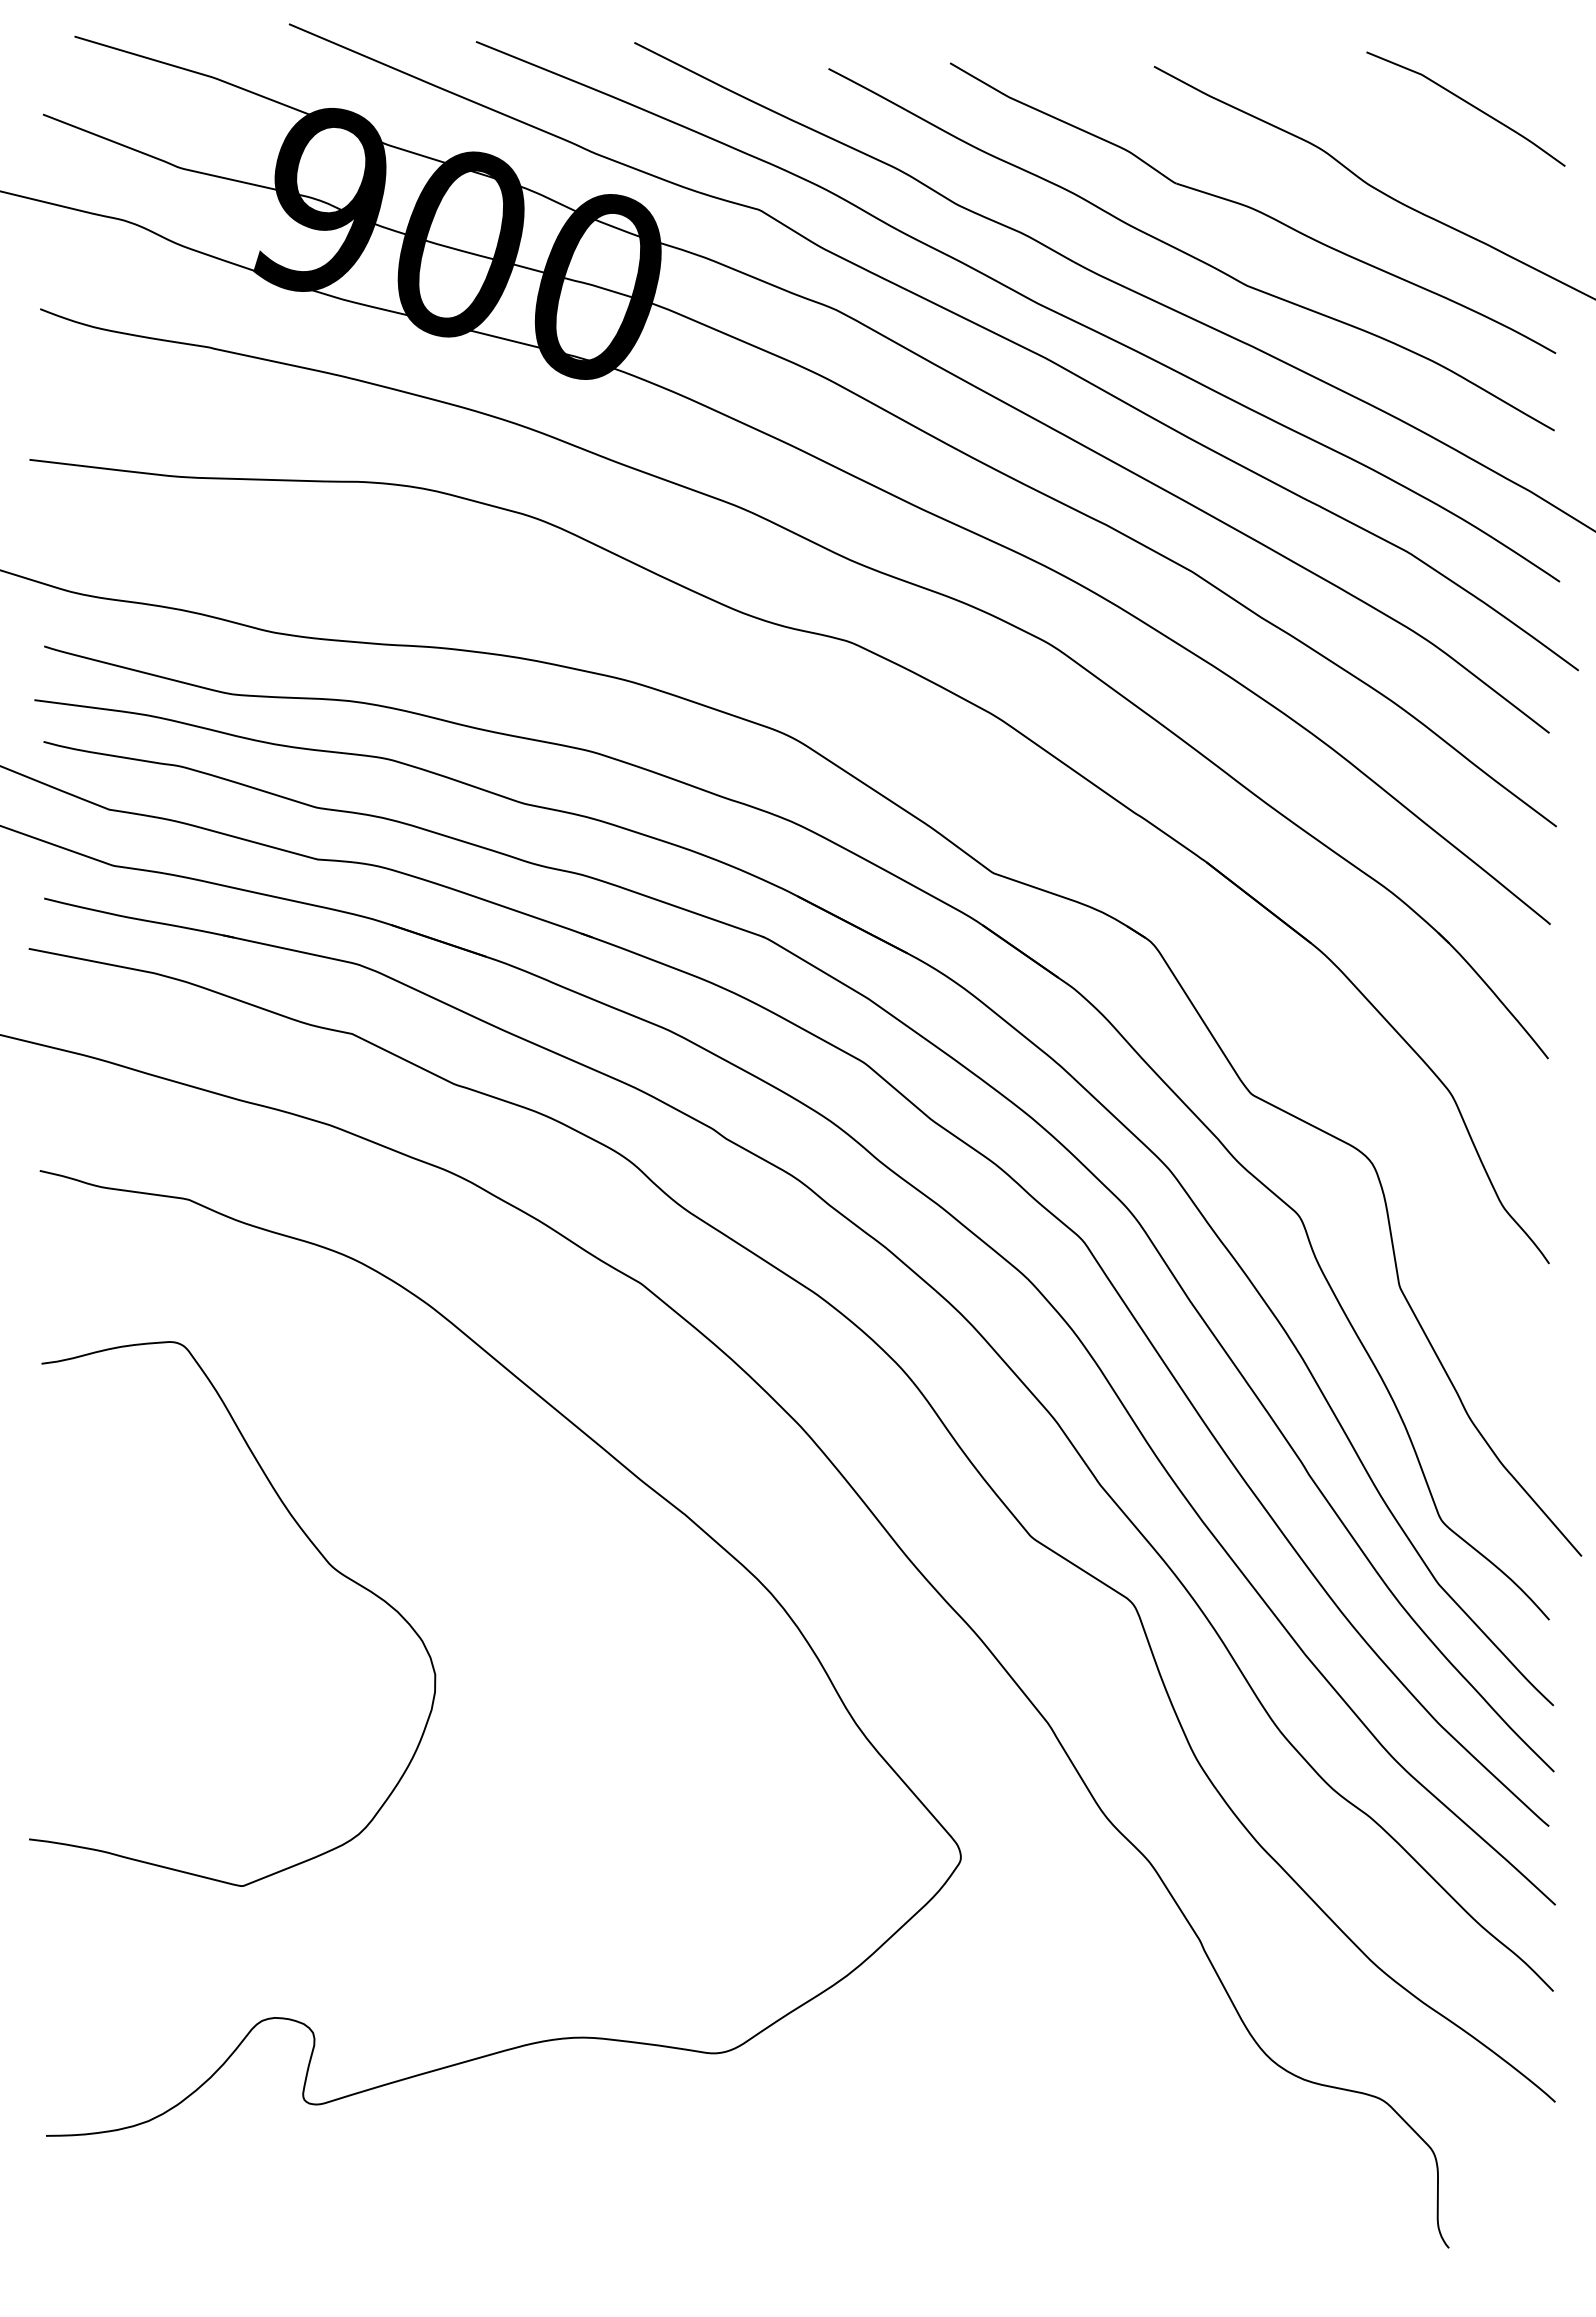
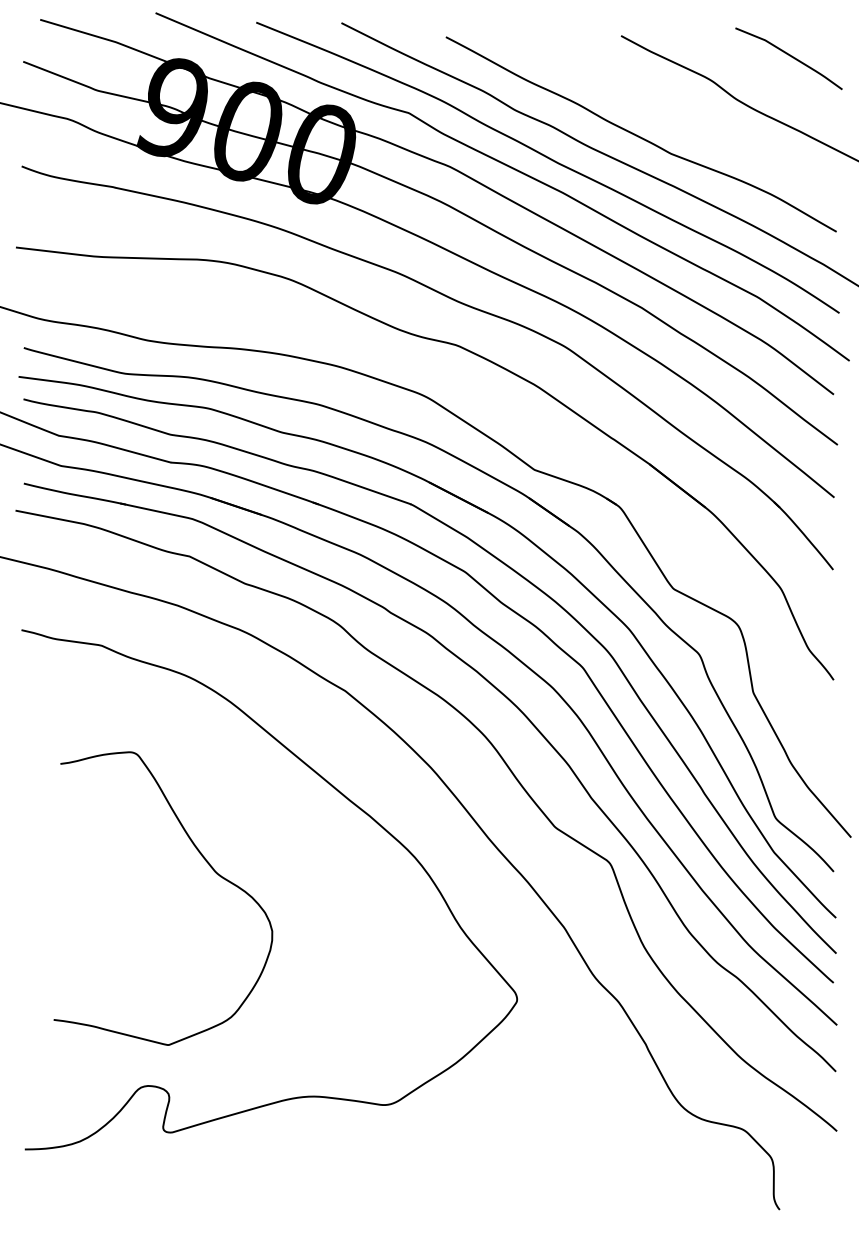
part: (1253, 207) -> (674, 111), removed
curve: (311, 1545) -> (205, 861), moved

